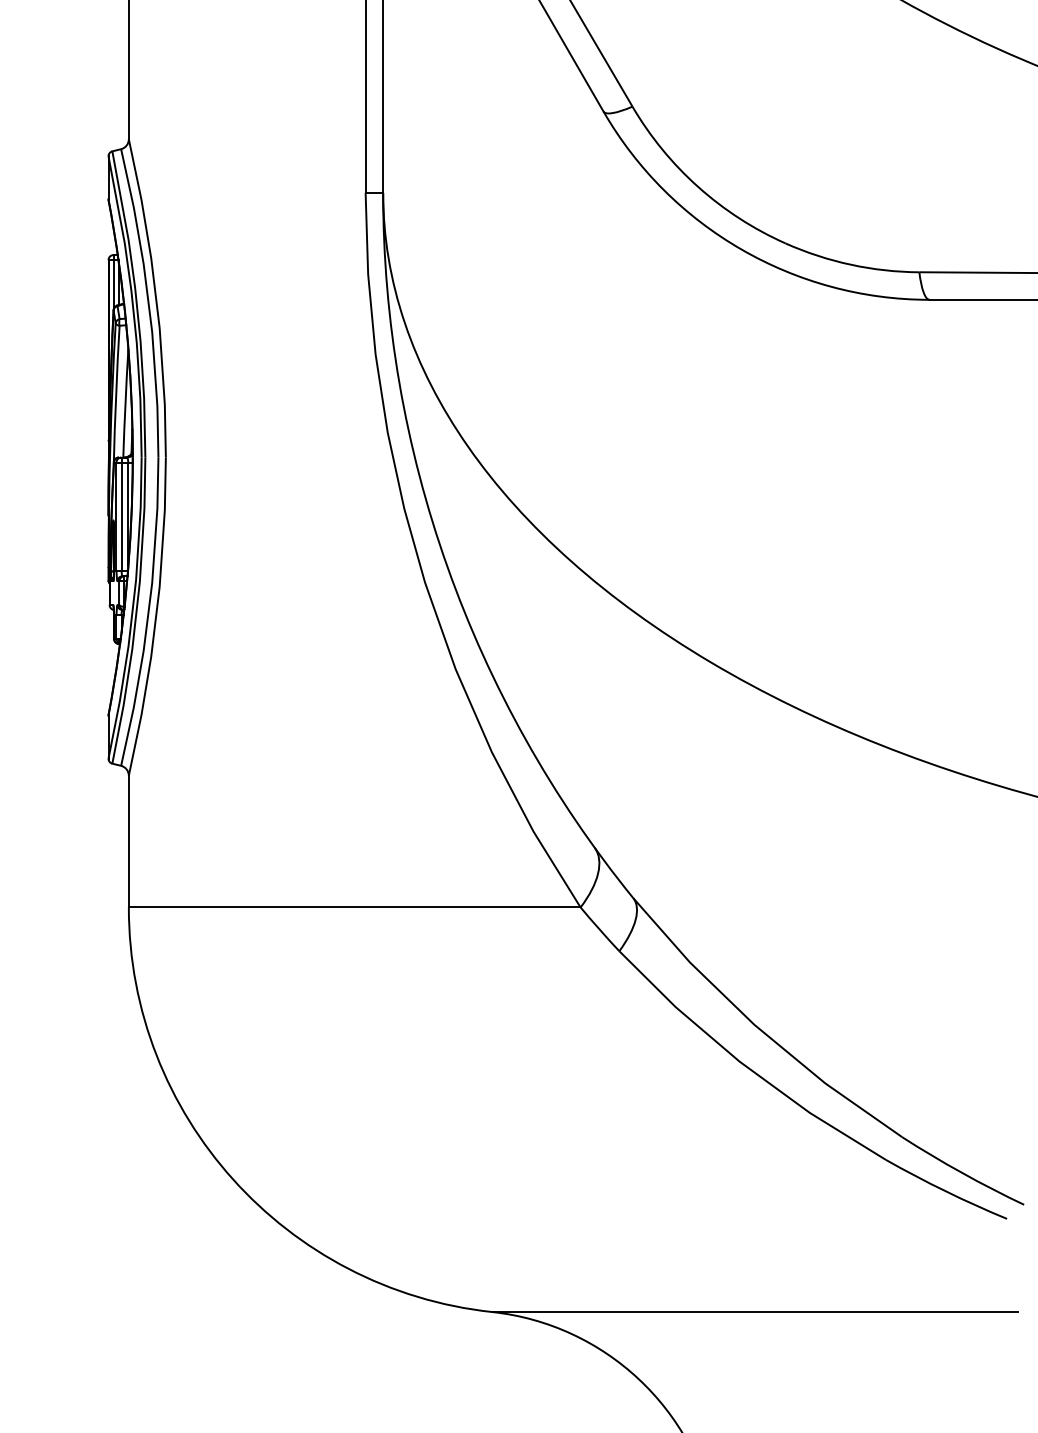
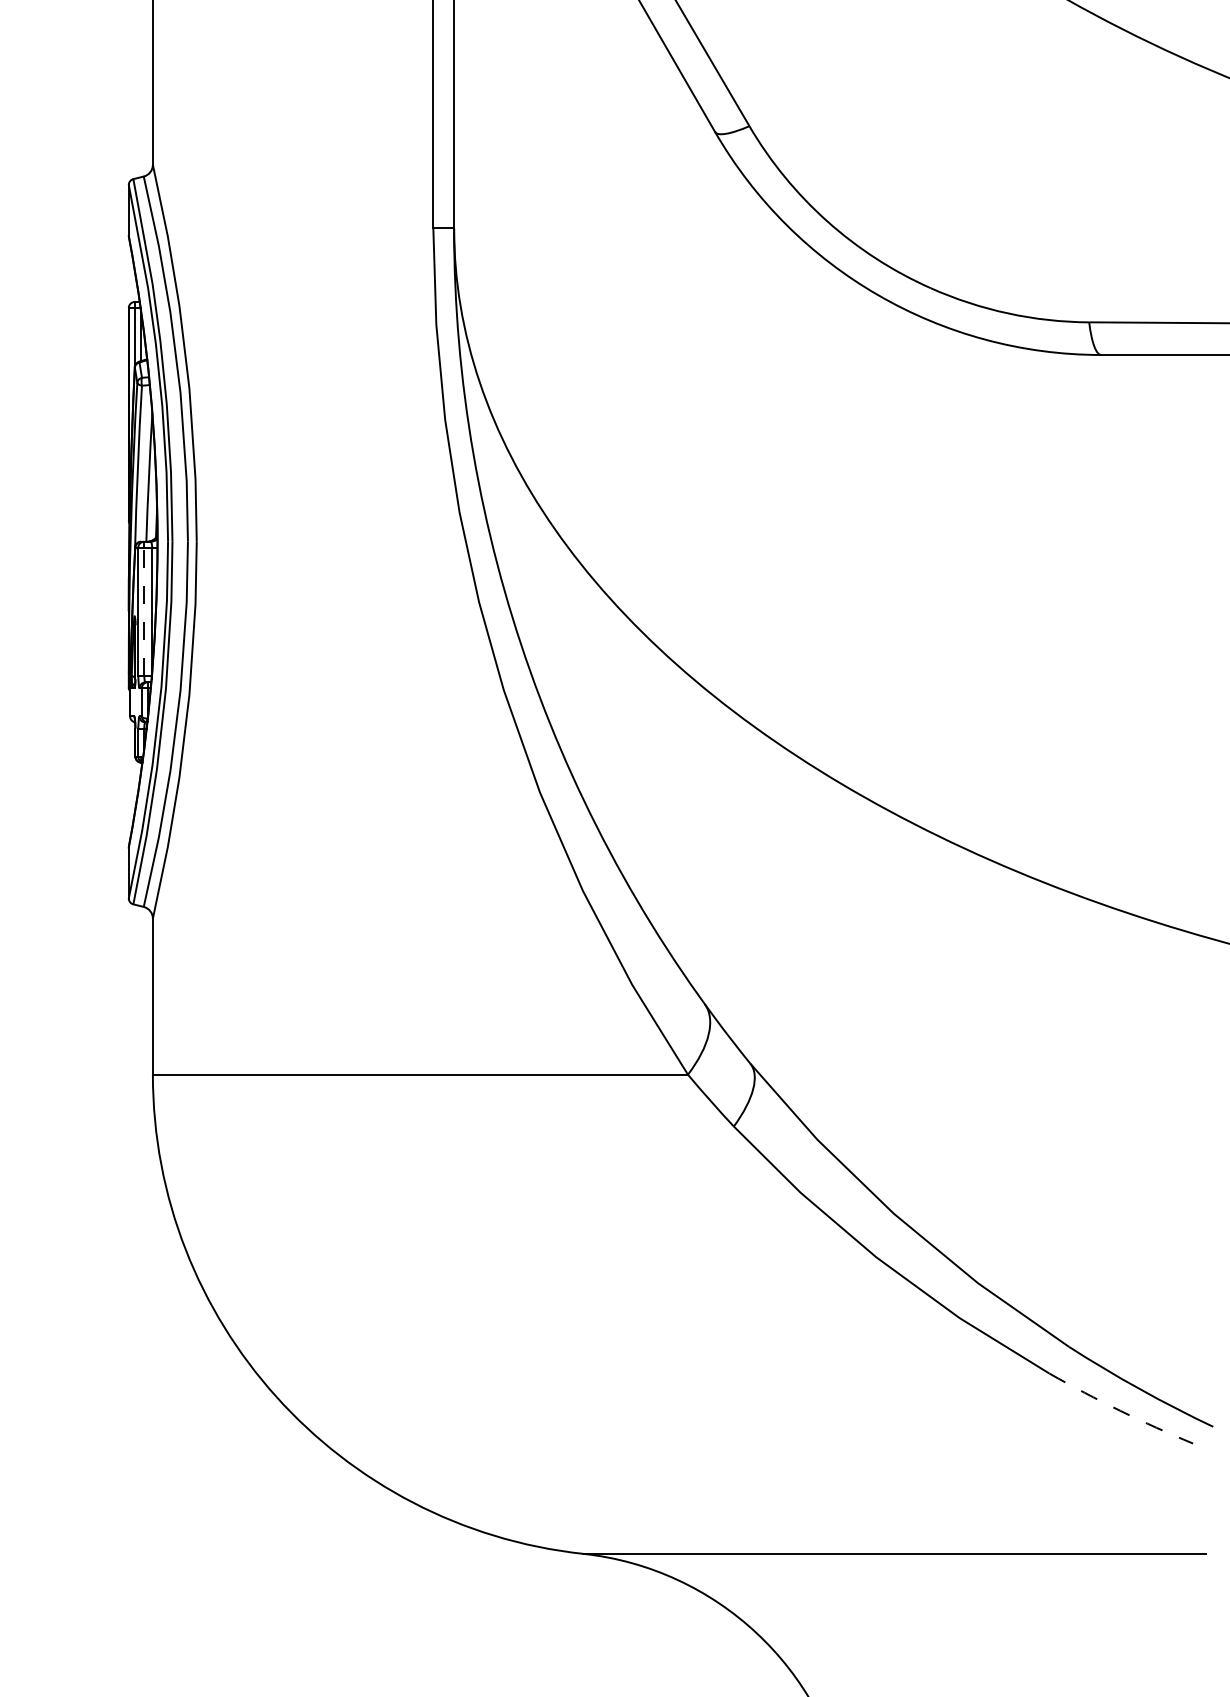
line: (121, 516) -> (144, 611), solid -> dashed
arc: (945, 1190) -> (1120, 1410), solid -> dashed

